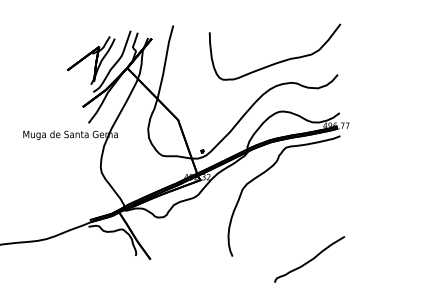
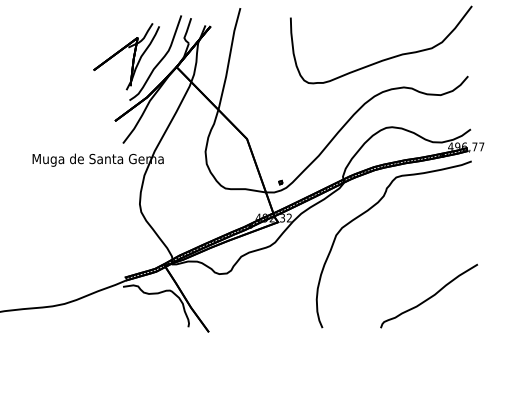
curve: (310, 259) -> (430, 296), moved

